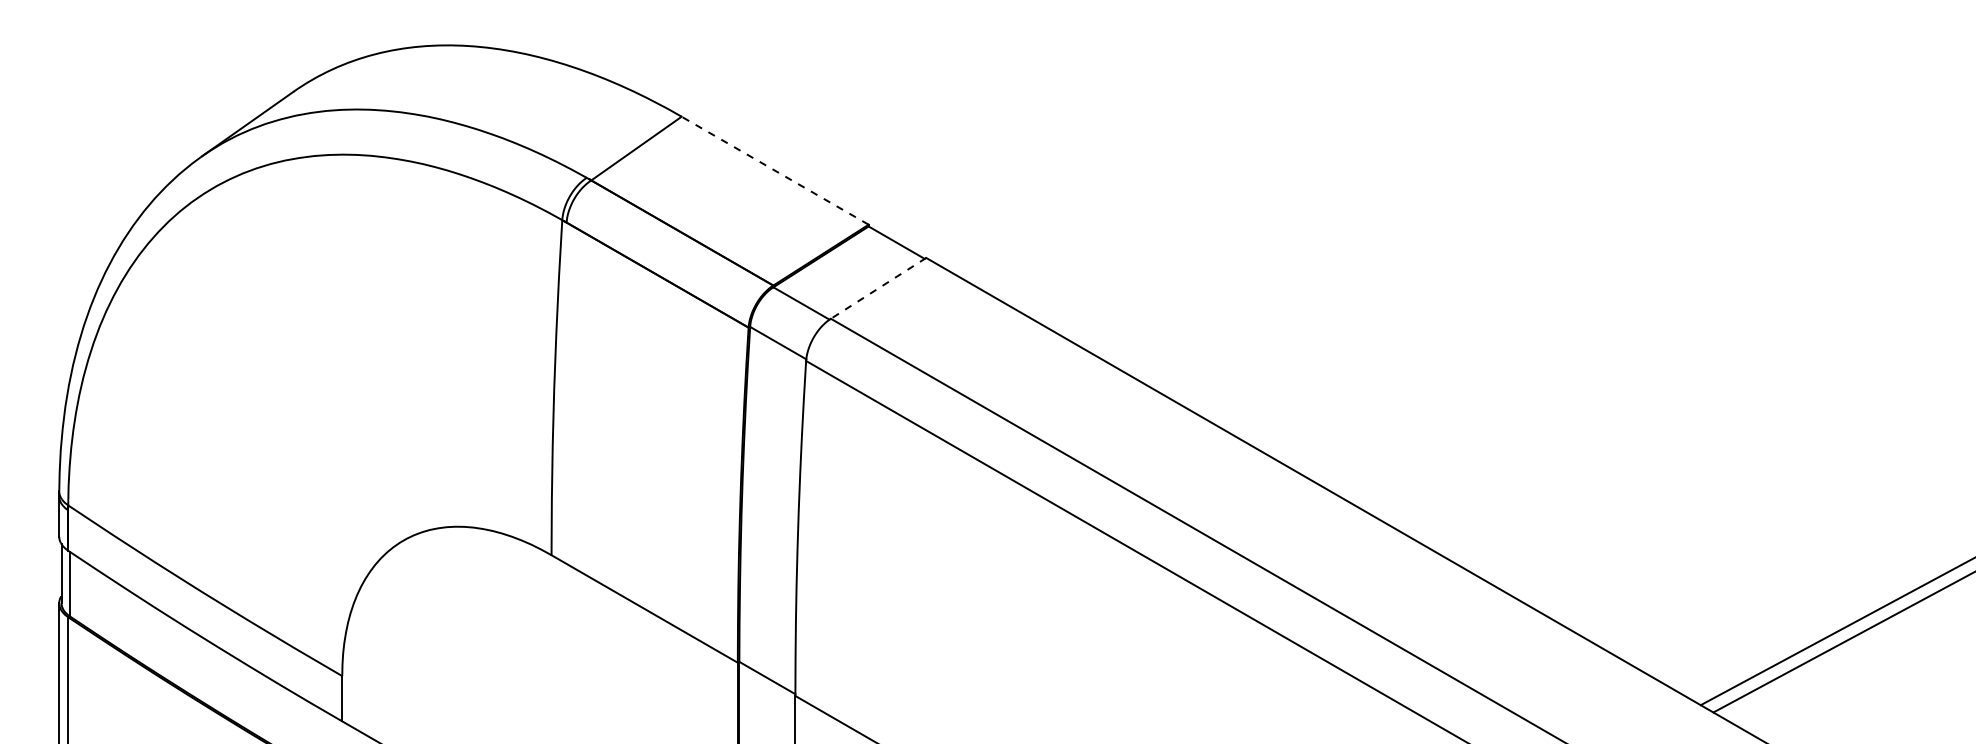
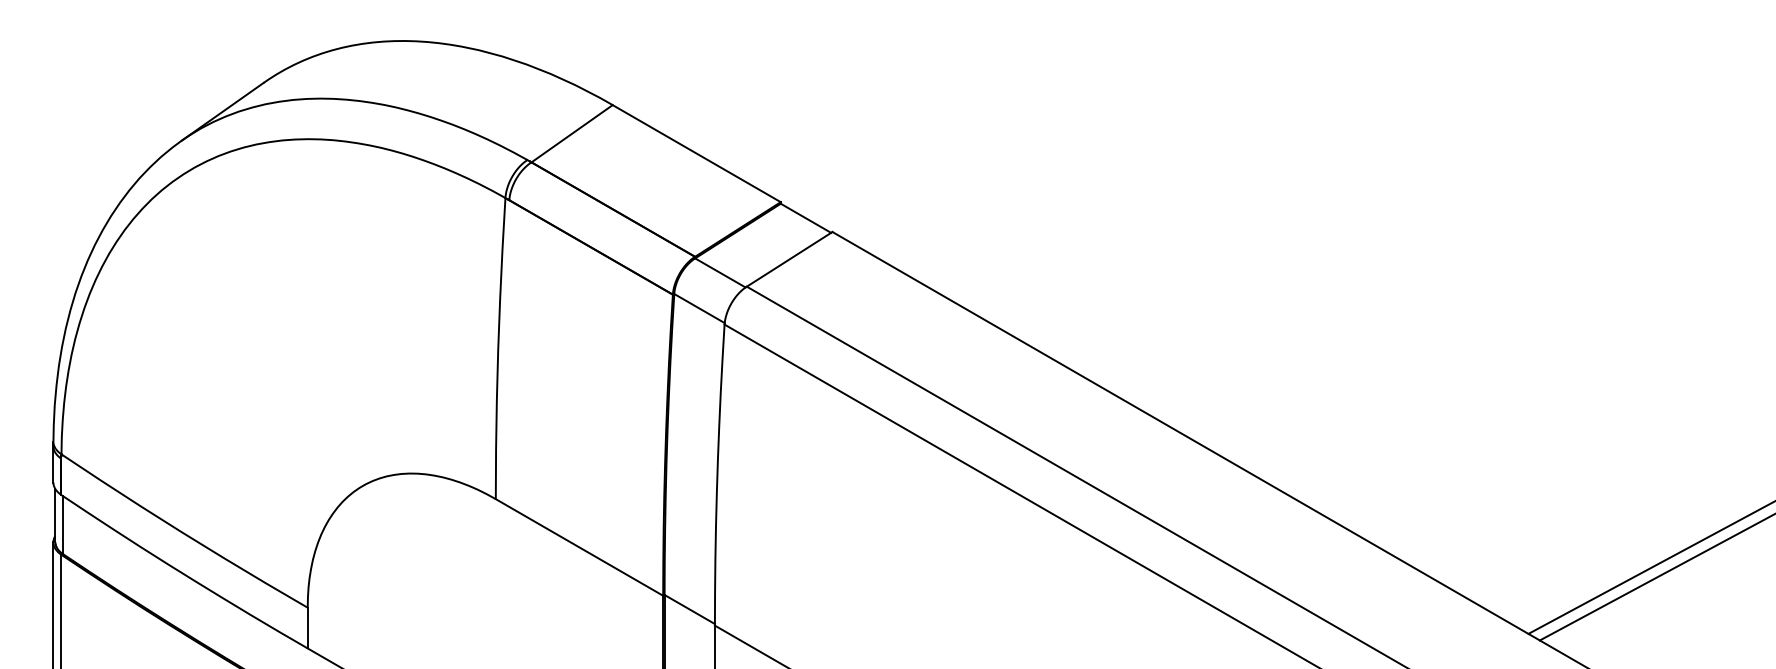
line: (775, 170) -> (697, 153), dashed -> solid
line: (878, 288) -> (789, 259), dashed -> solid

